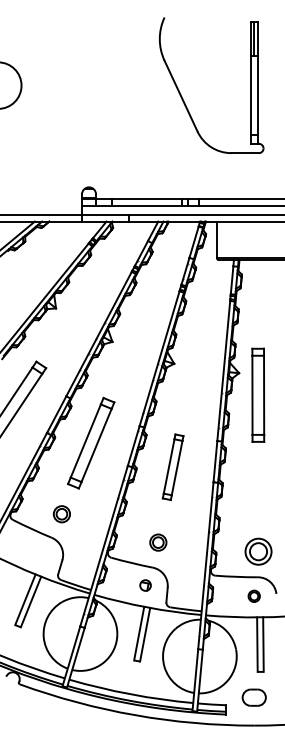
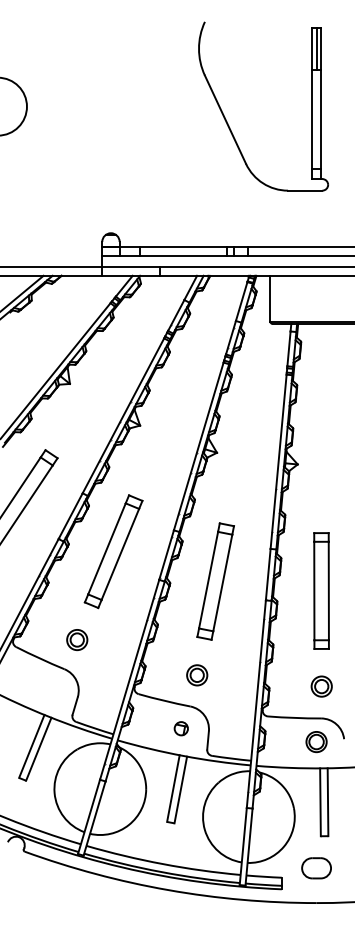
part: (258, 394) -> (321, 590), moved
part: (173, 467) -> (215, 581), size x1.43
part: (258, 551) -> (321, 686), size x0.62
part: (254, 596) -> (316, 742), size x1.43

